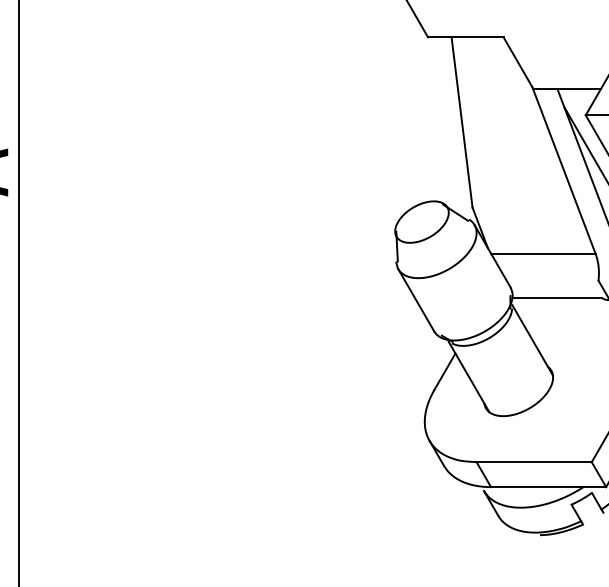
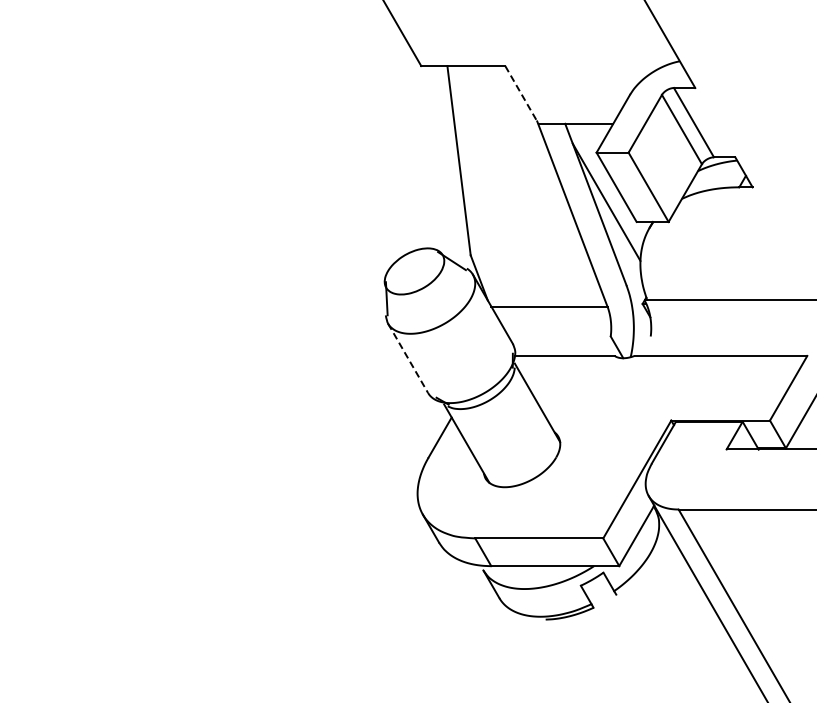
line: (519, 63) -> (522, 95), solid -> dashed
line: (416, 300) -> (408, 358), solid -> dashed

